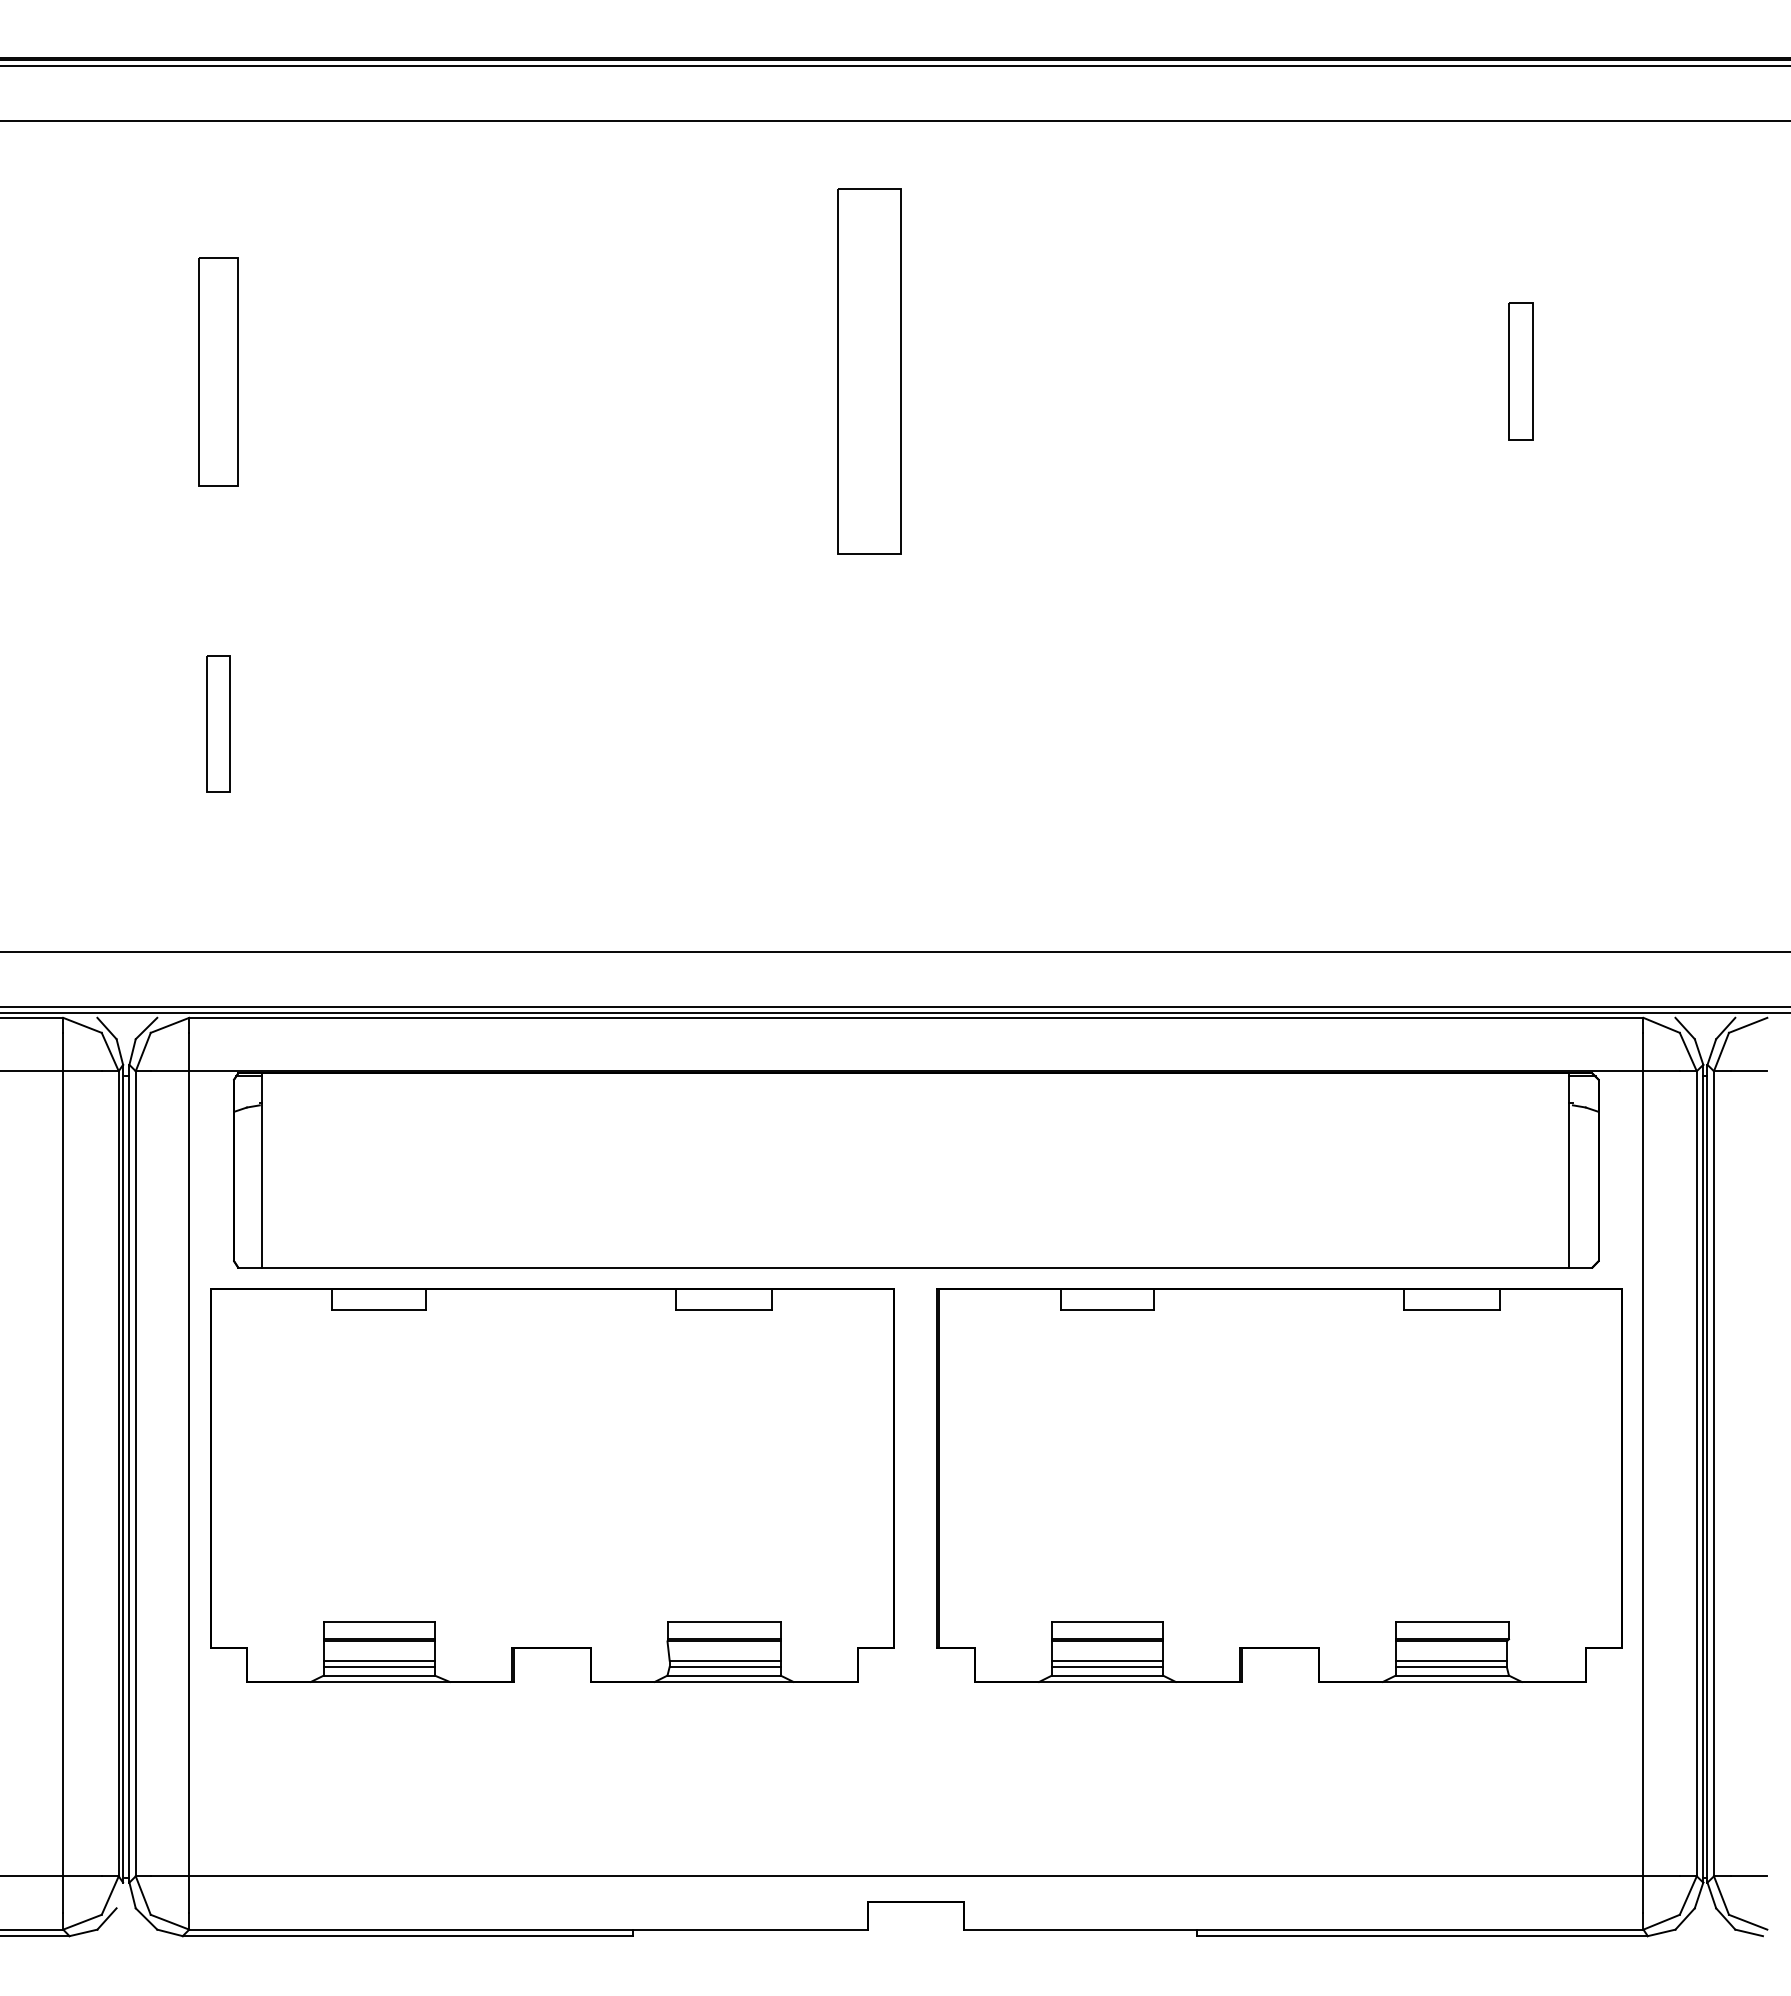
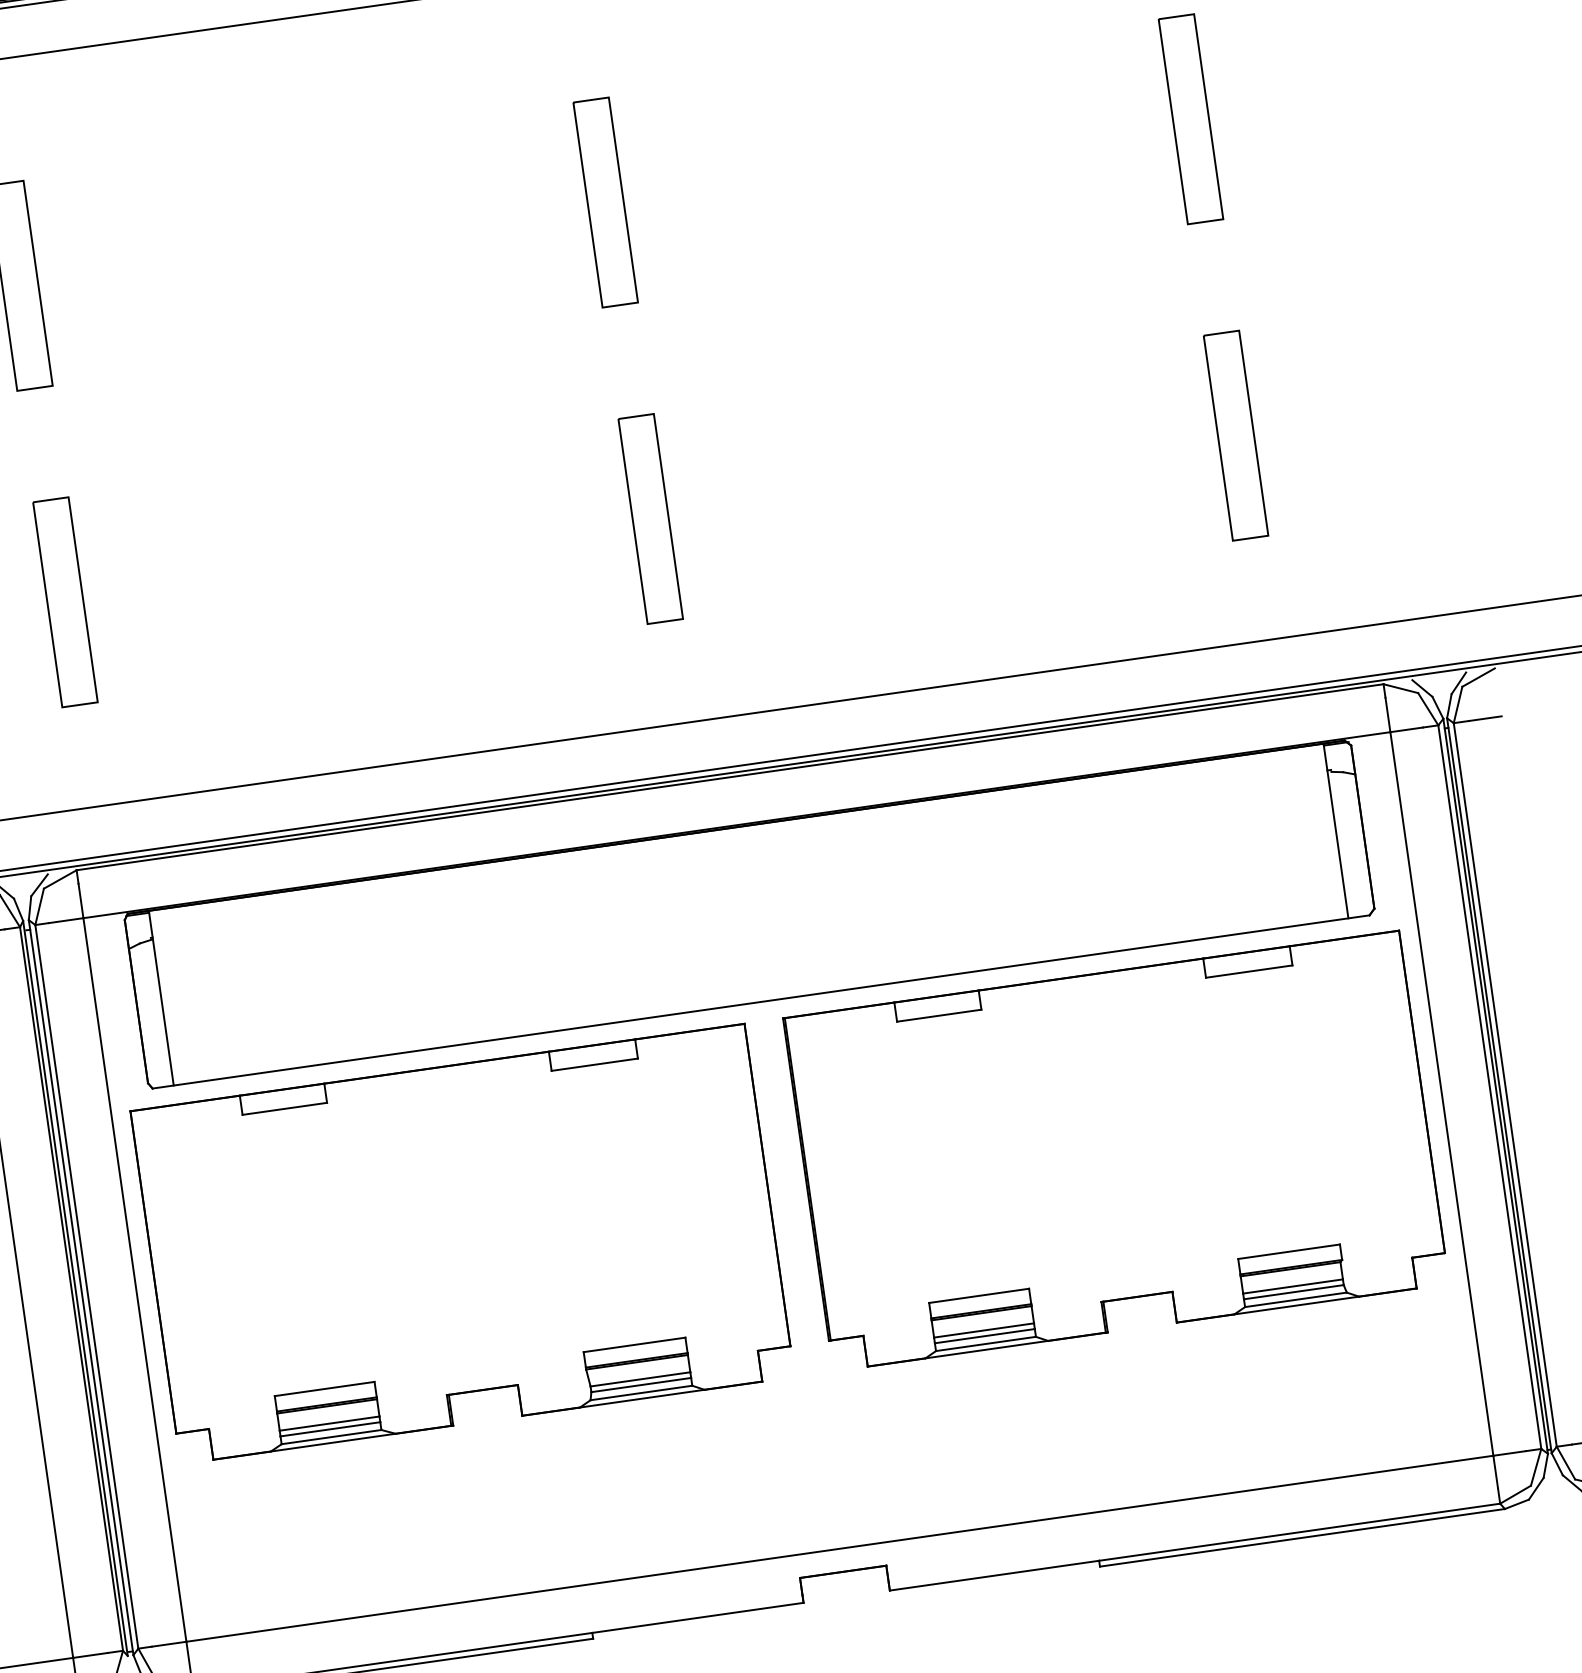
part: (869, 371) -> (605, 202), size x0.62
part: (1520, 371) -> (1190, 119), size x1.67
part: (218, 723) -> (65, 601), size x1.67
part: (869, 723) -> (650, 518), added
part: (1520, 723) -> (1235, 435), added

